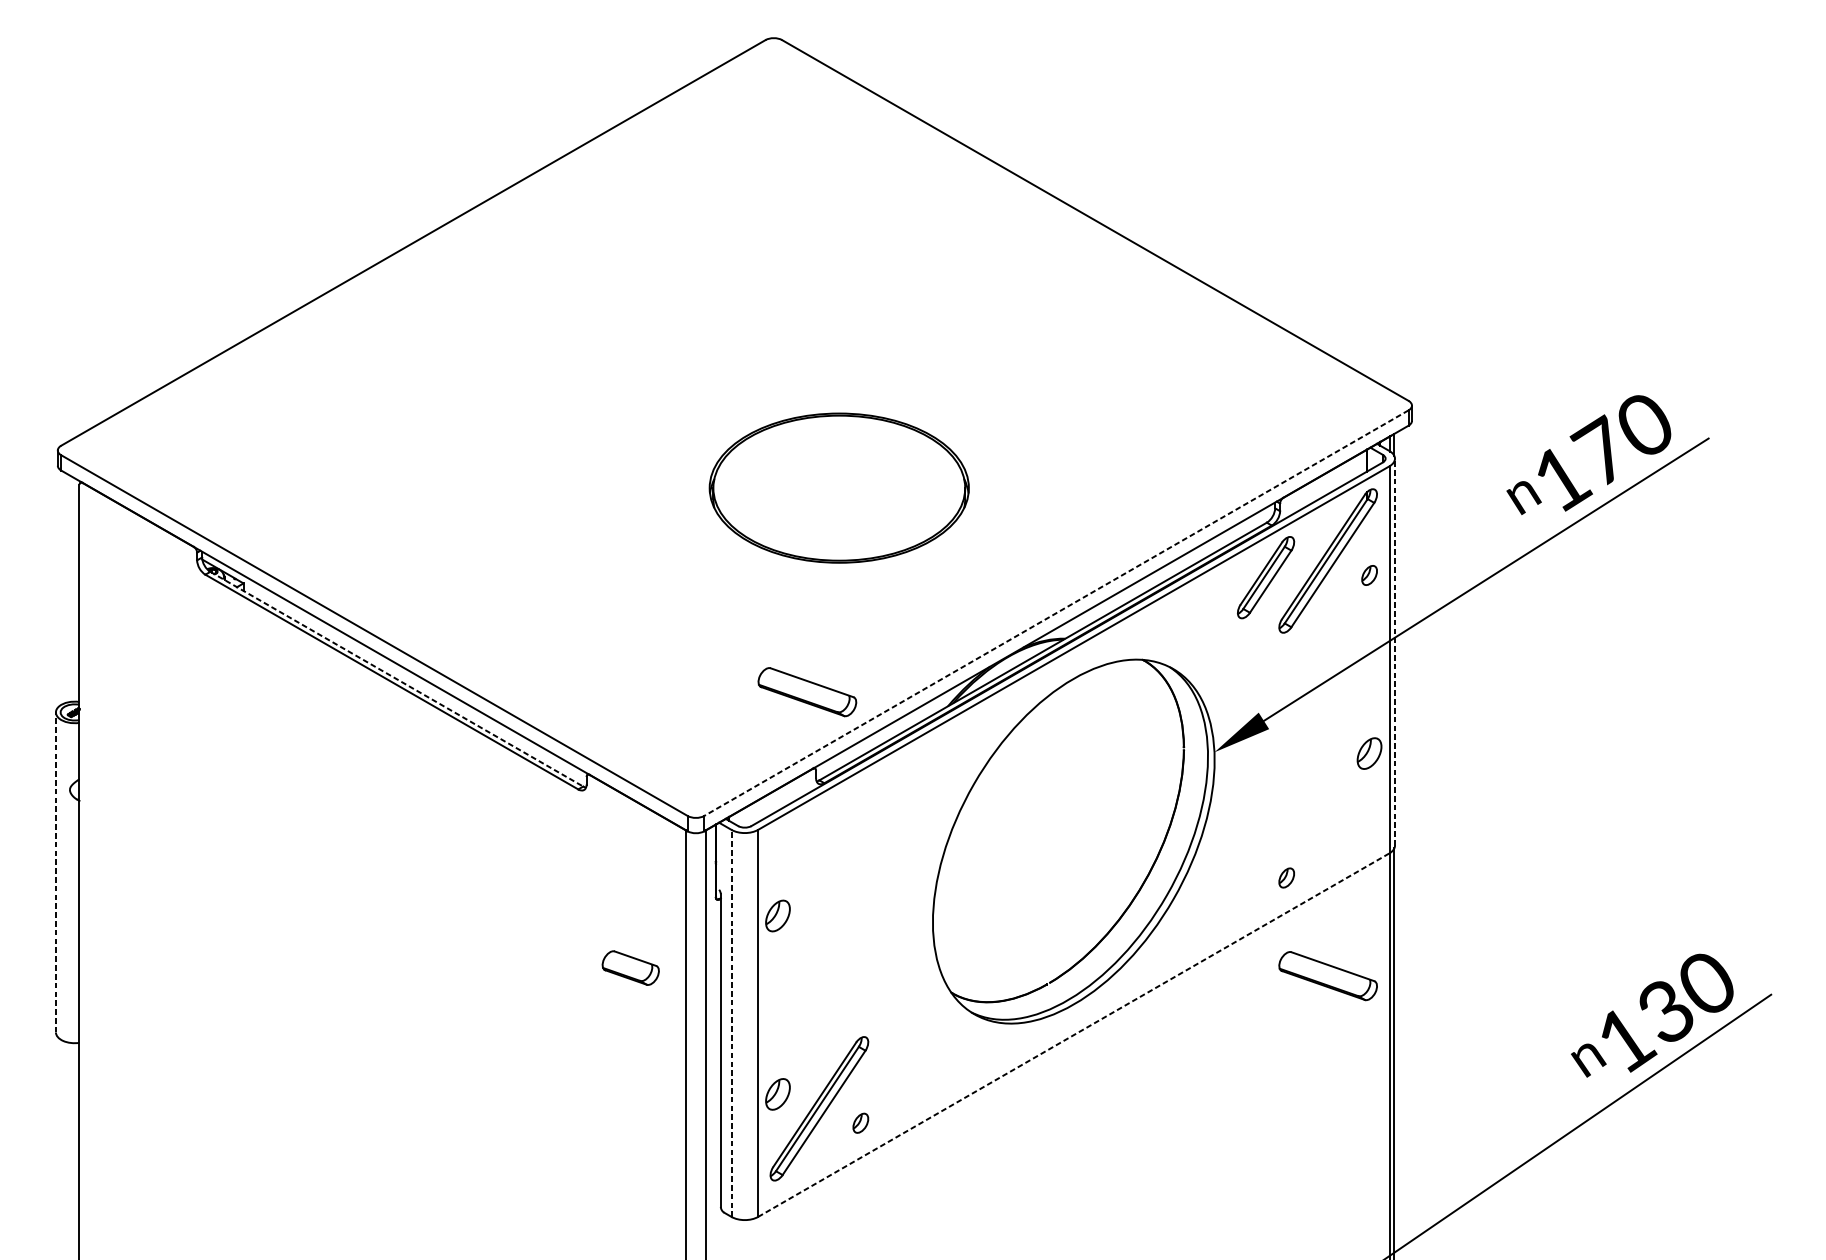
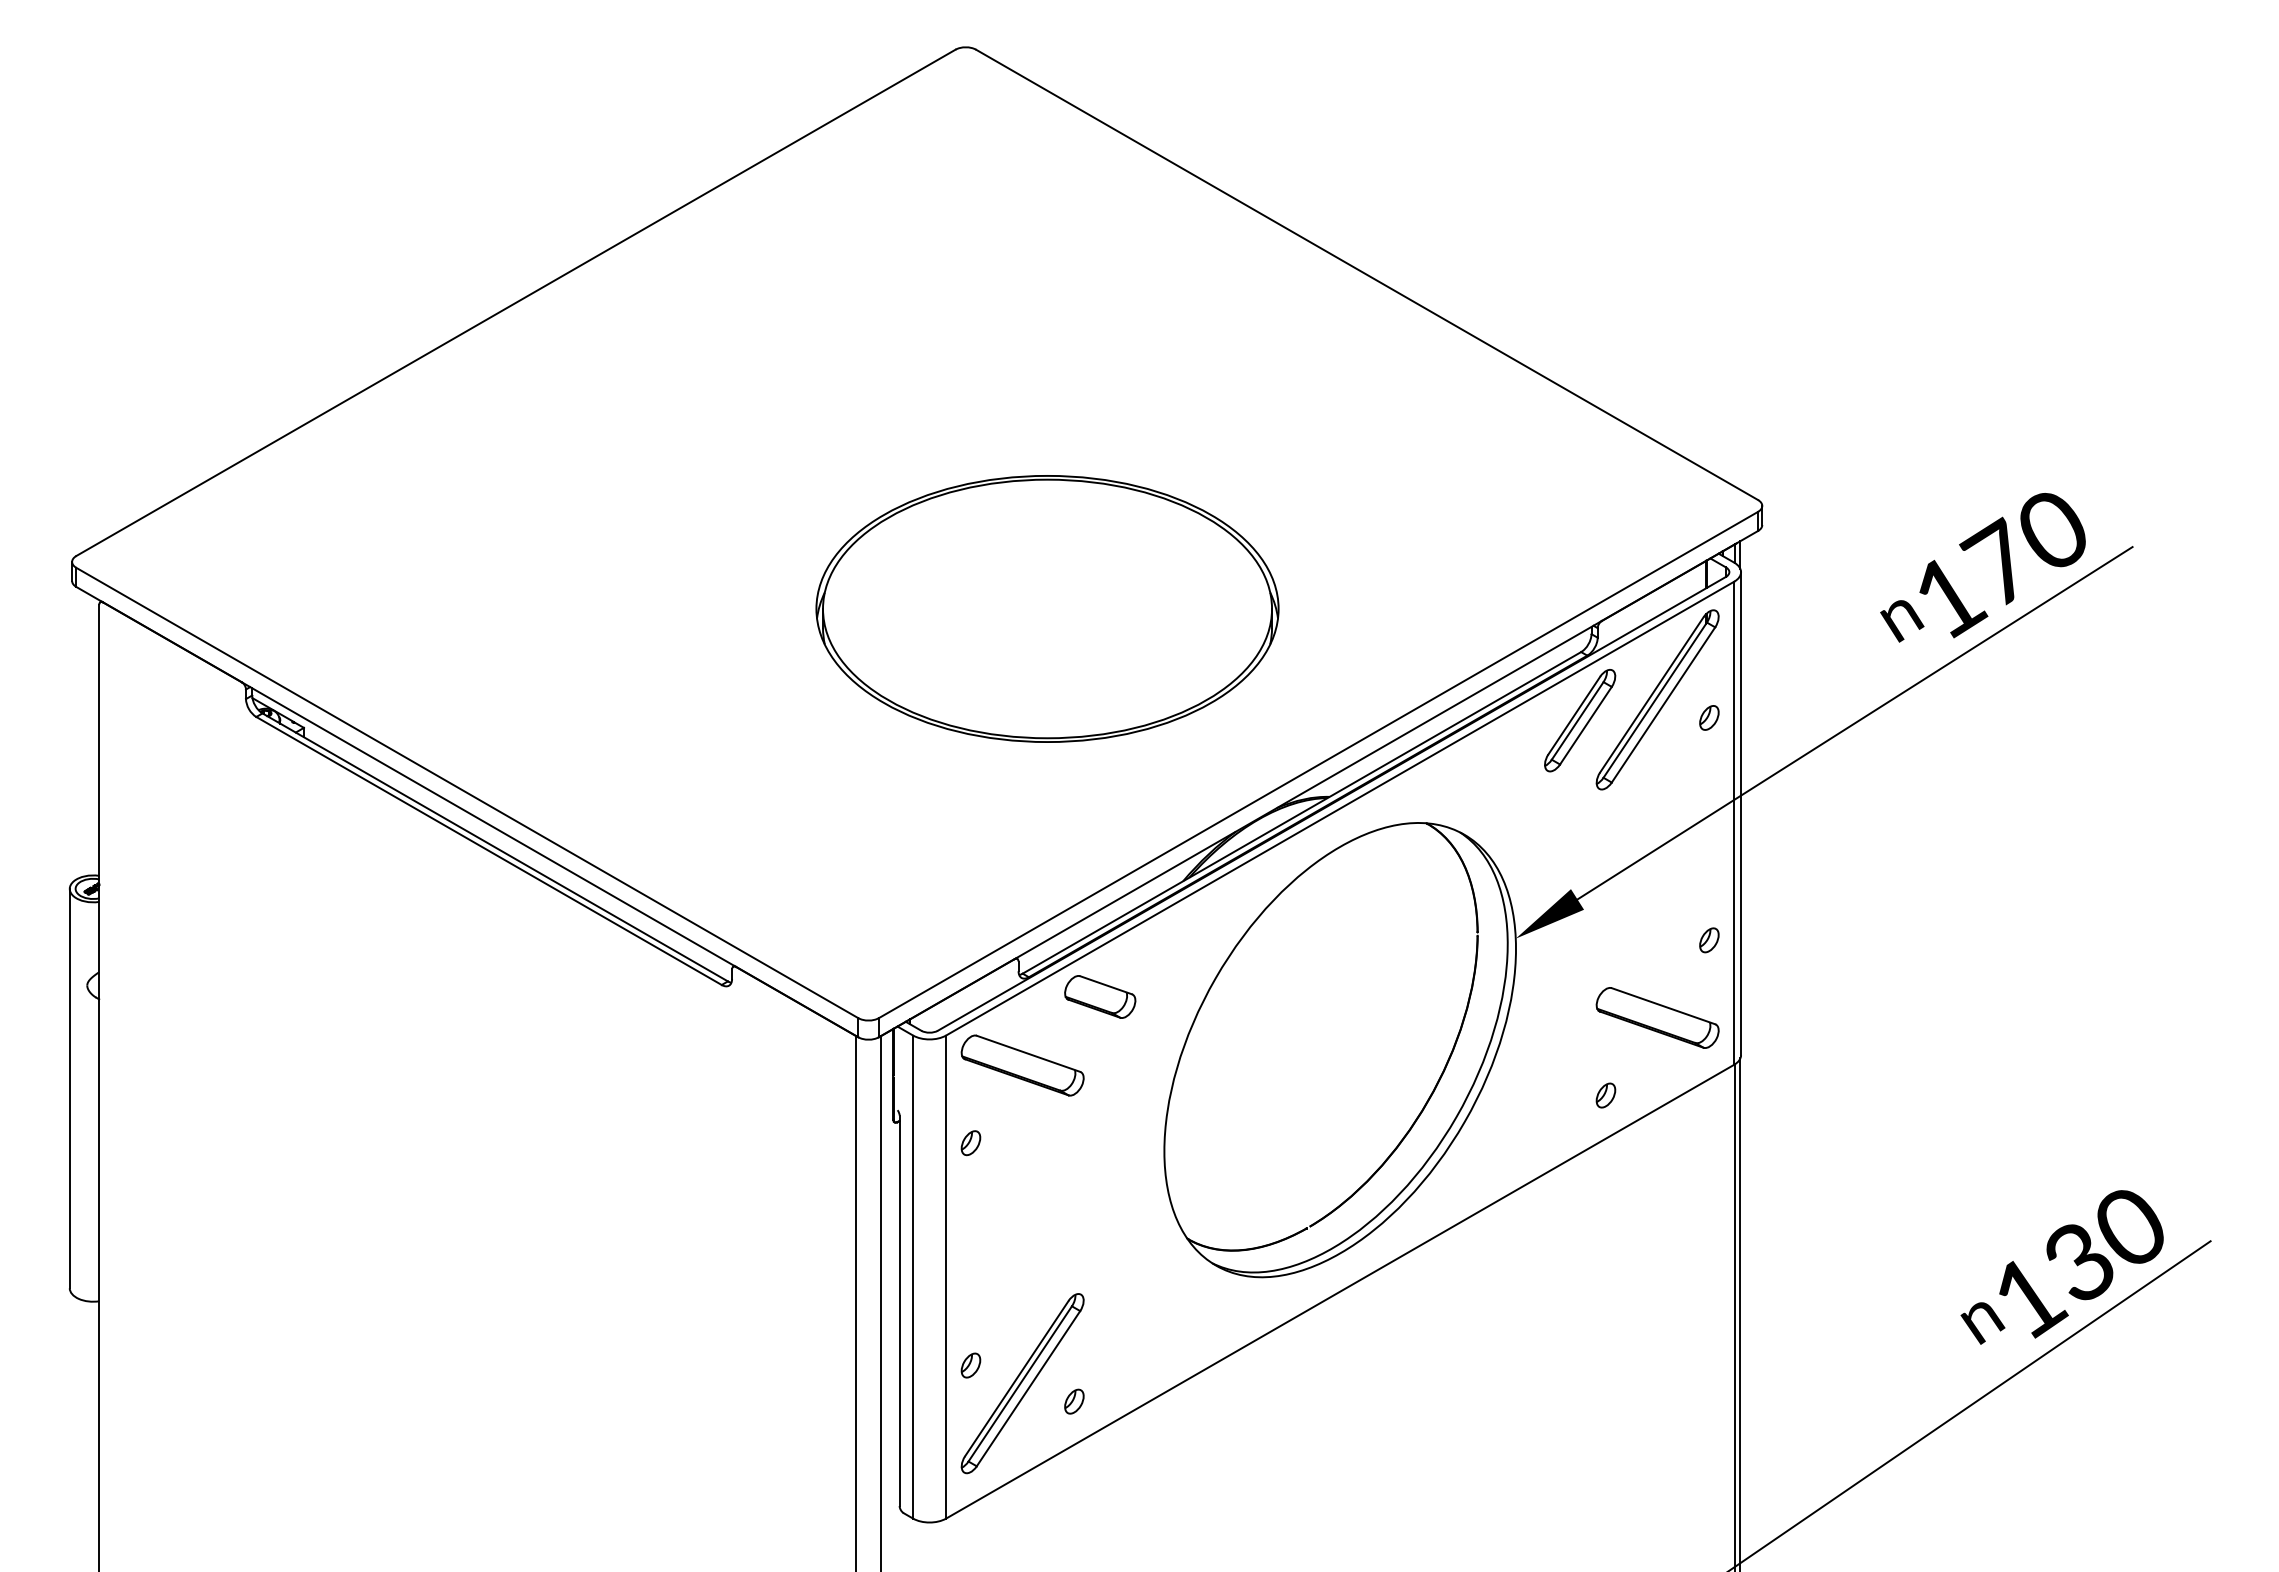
part: (839, 487) -> (1047, 608), size x1.43
line: (1056, 613) -> (1318, 765), dashed -> solid
line: (1395, 652) -> (1741, 813), dashed -> solid
line: (397, 679) -> (495, 847), dashed -> solid
part: (807, 692) -> (1022, 1065), moved
part: (1369, 753) -> (1709, 940), size x0.62
line: (55, 872) -> (69, 1088), dashed -> solid
part: (777, 916) -> (970, 1143), size x0.62
part: (630, 967) -> (1100, 996), moved
part: (1328, 975) -> (1657, 1017), moved
line: (731, 1023) -> (913, 1277), dashed -> solid
line: (1074, 1035) -> (1340, 1291), dashed -> solid
part: (777, 1094) -> (970, 1365), size x0.62

